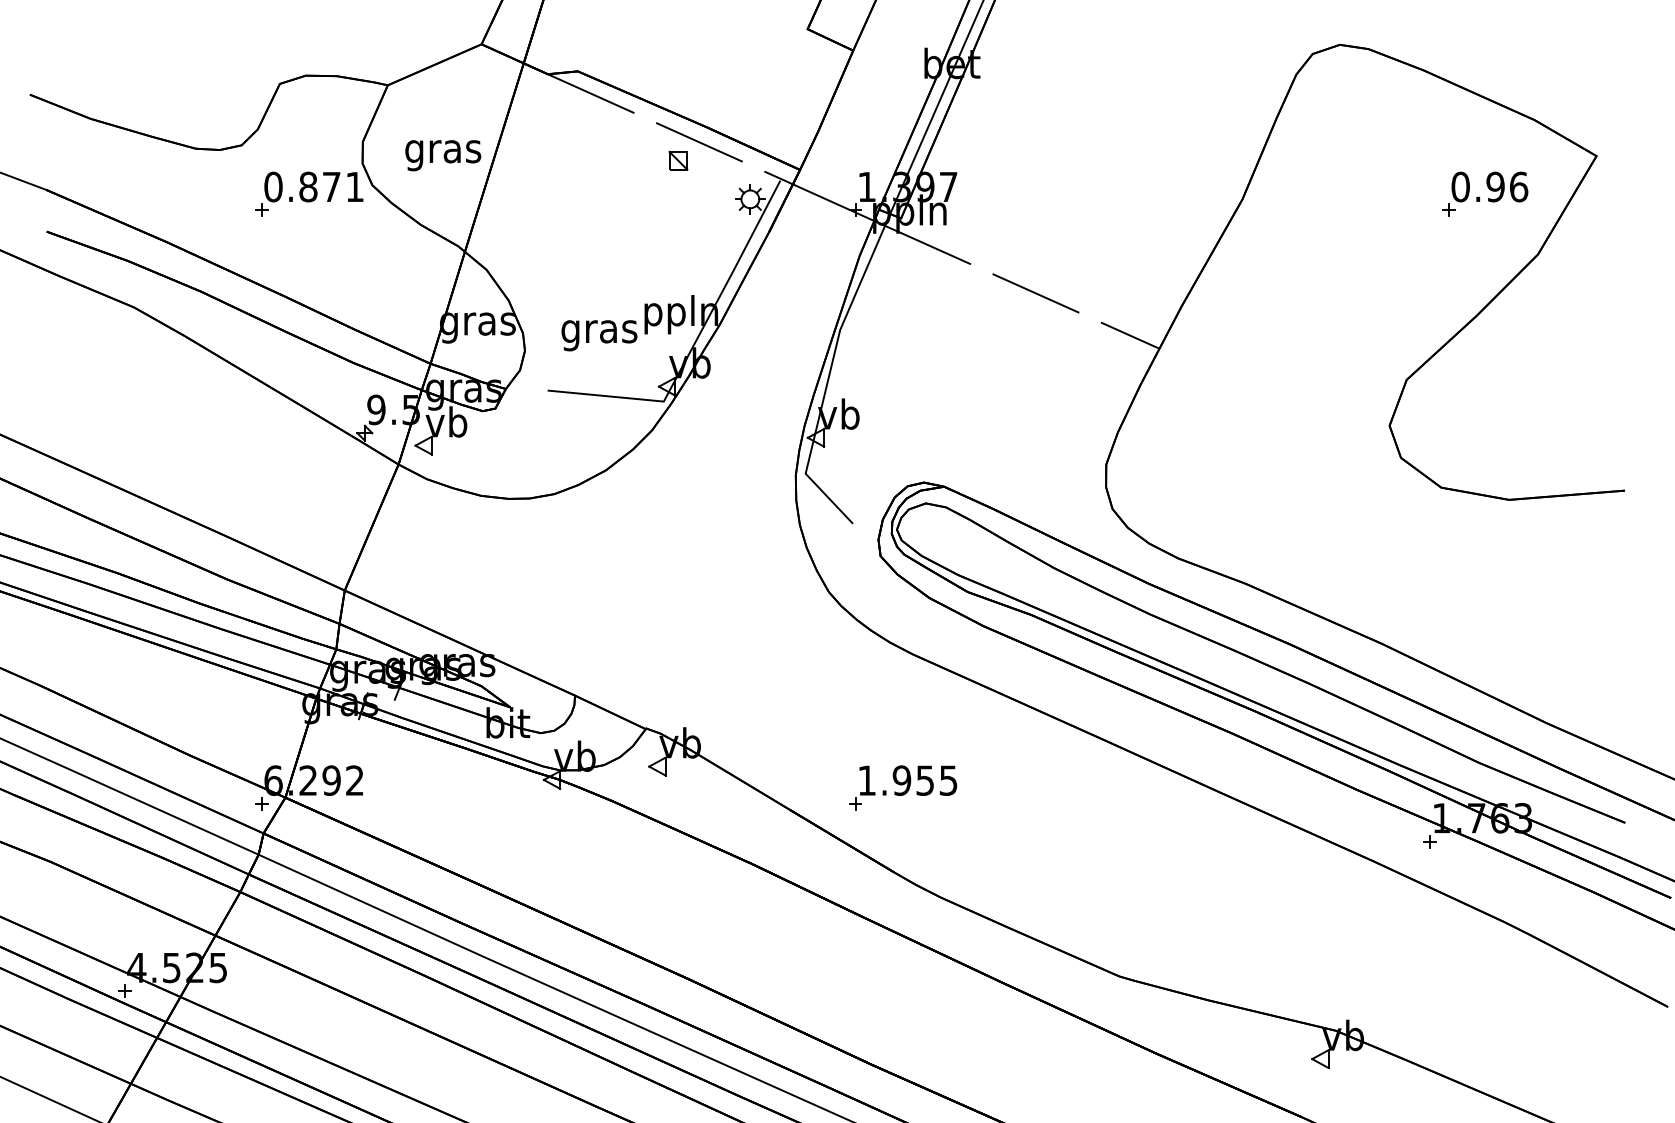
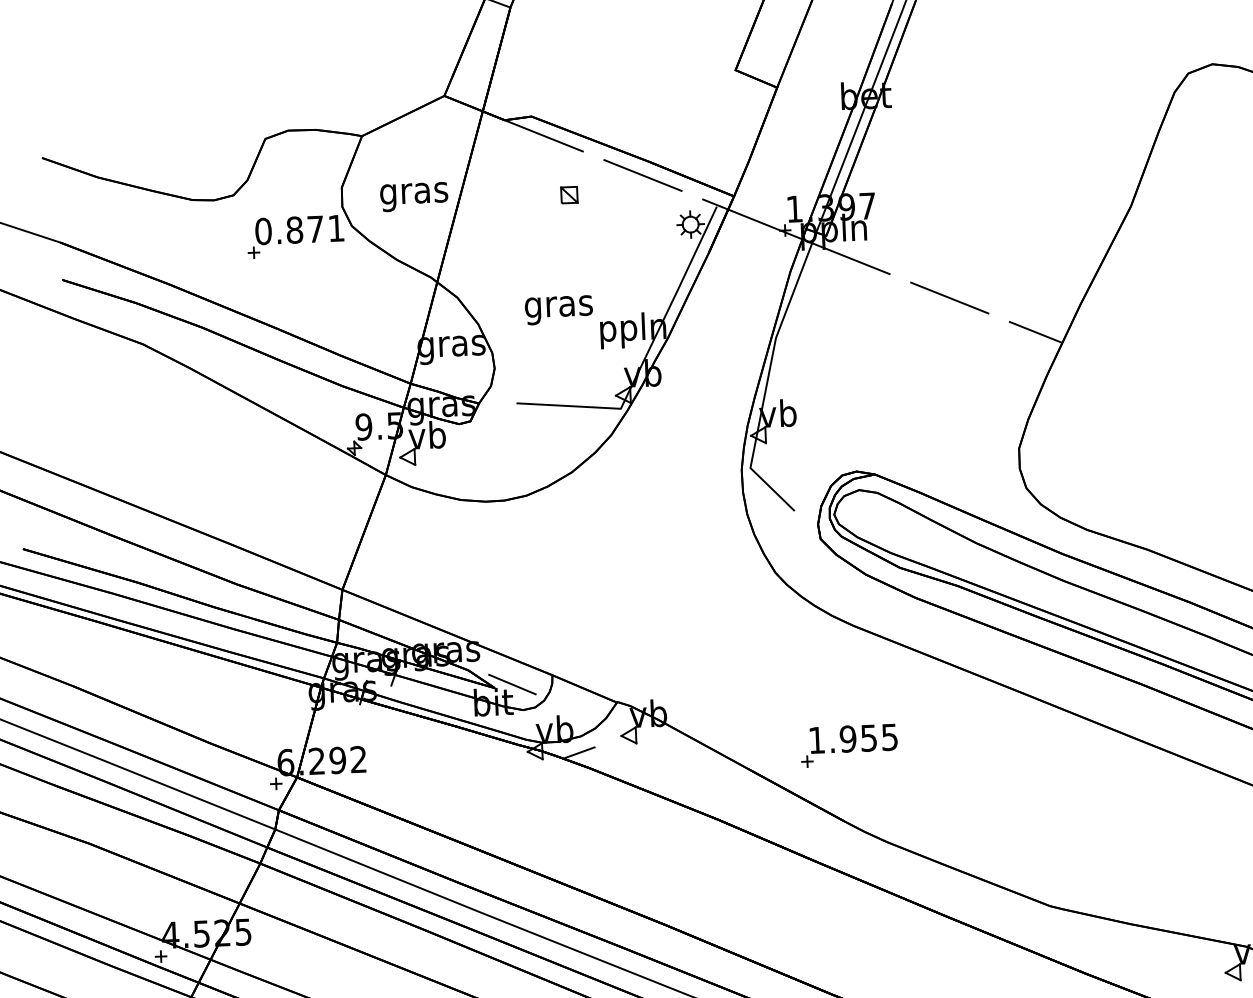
part: (678, 160) -> (569, 194), moved
text: (599, 335) -> (559, 310), moved
line: (529, 704) -> (512, 684), added
line: (601, 783) -> (579, 752), added

